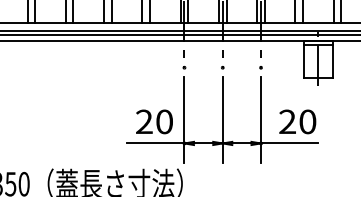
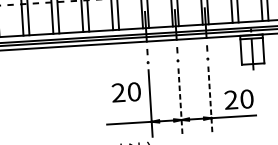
line: (222, 119) -> (180, 101), solid -> dashed
line: (261, 119) -> (210, 99), solid -> dashed
text: (154, 121) -> (126, 92), moved

